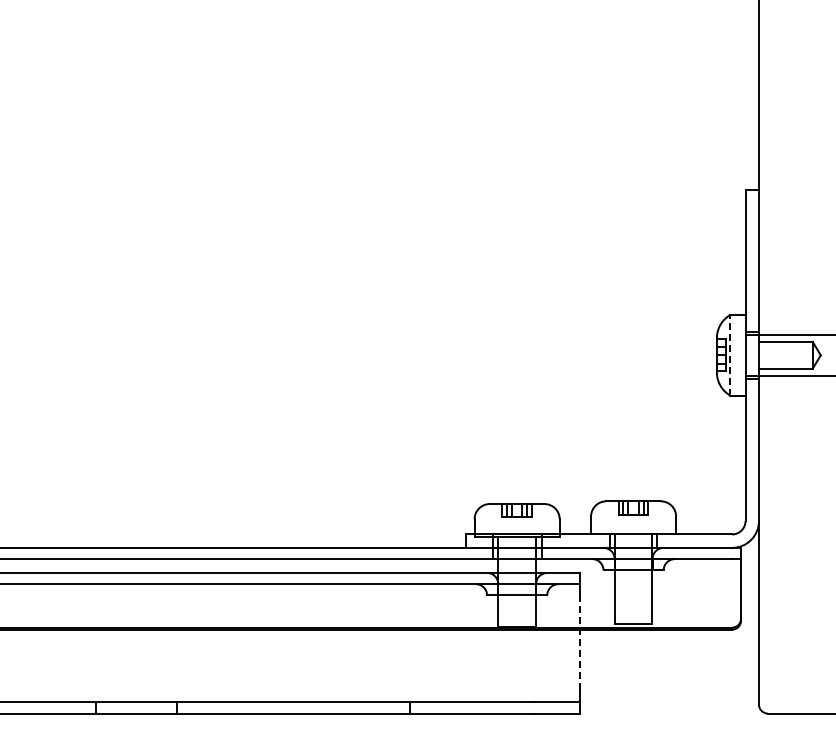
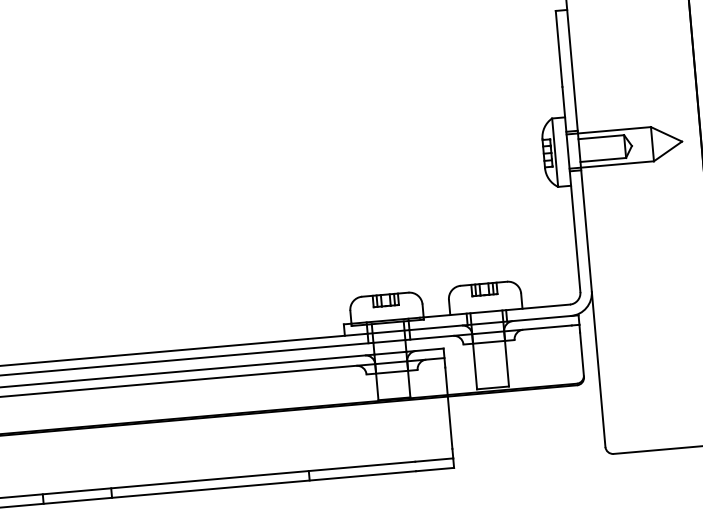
line: (730, 354) -> (555, 151), dashed -> solid
line: (579, 643) -> (448, 408), dashed -> solid

